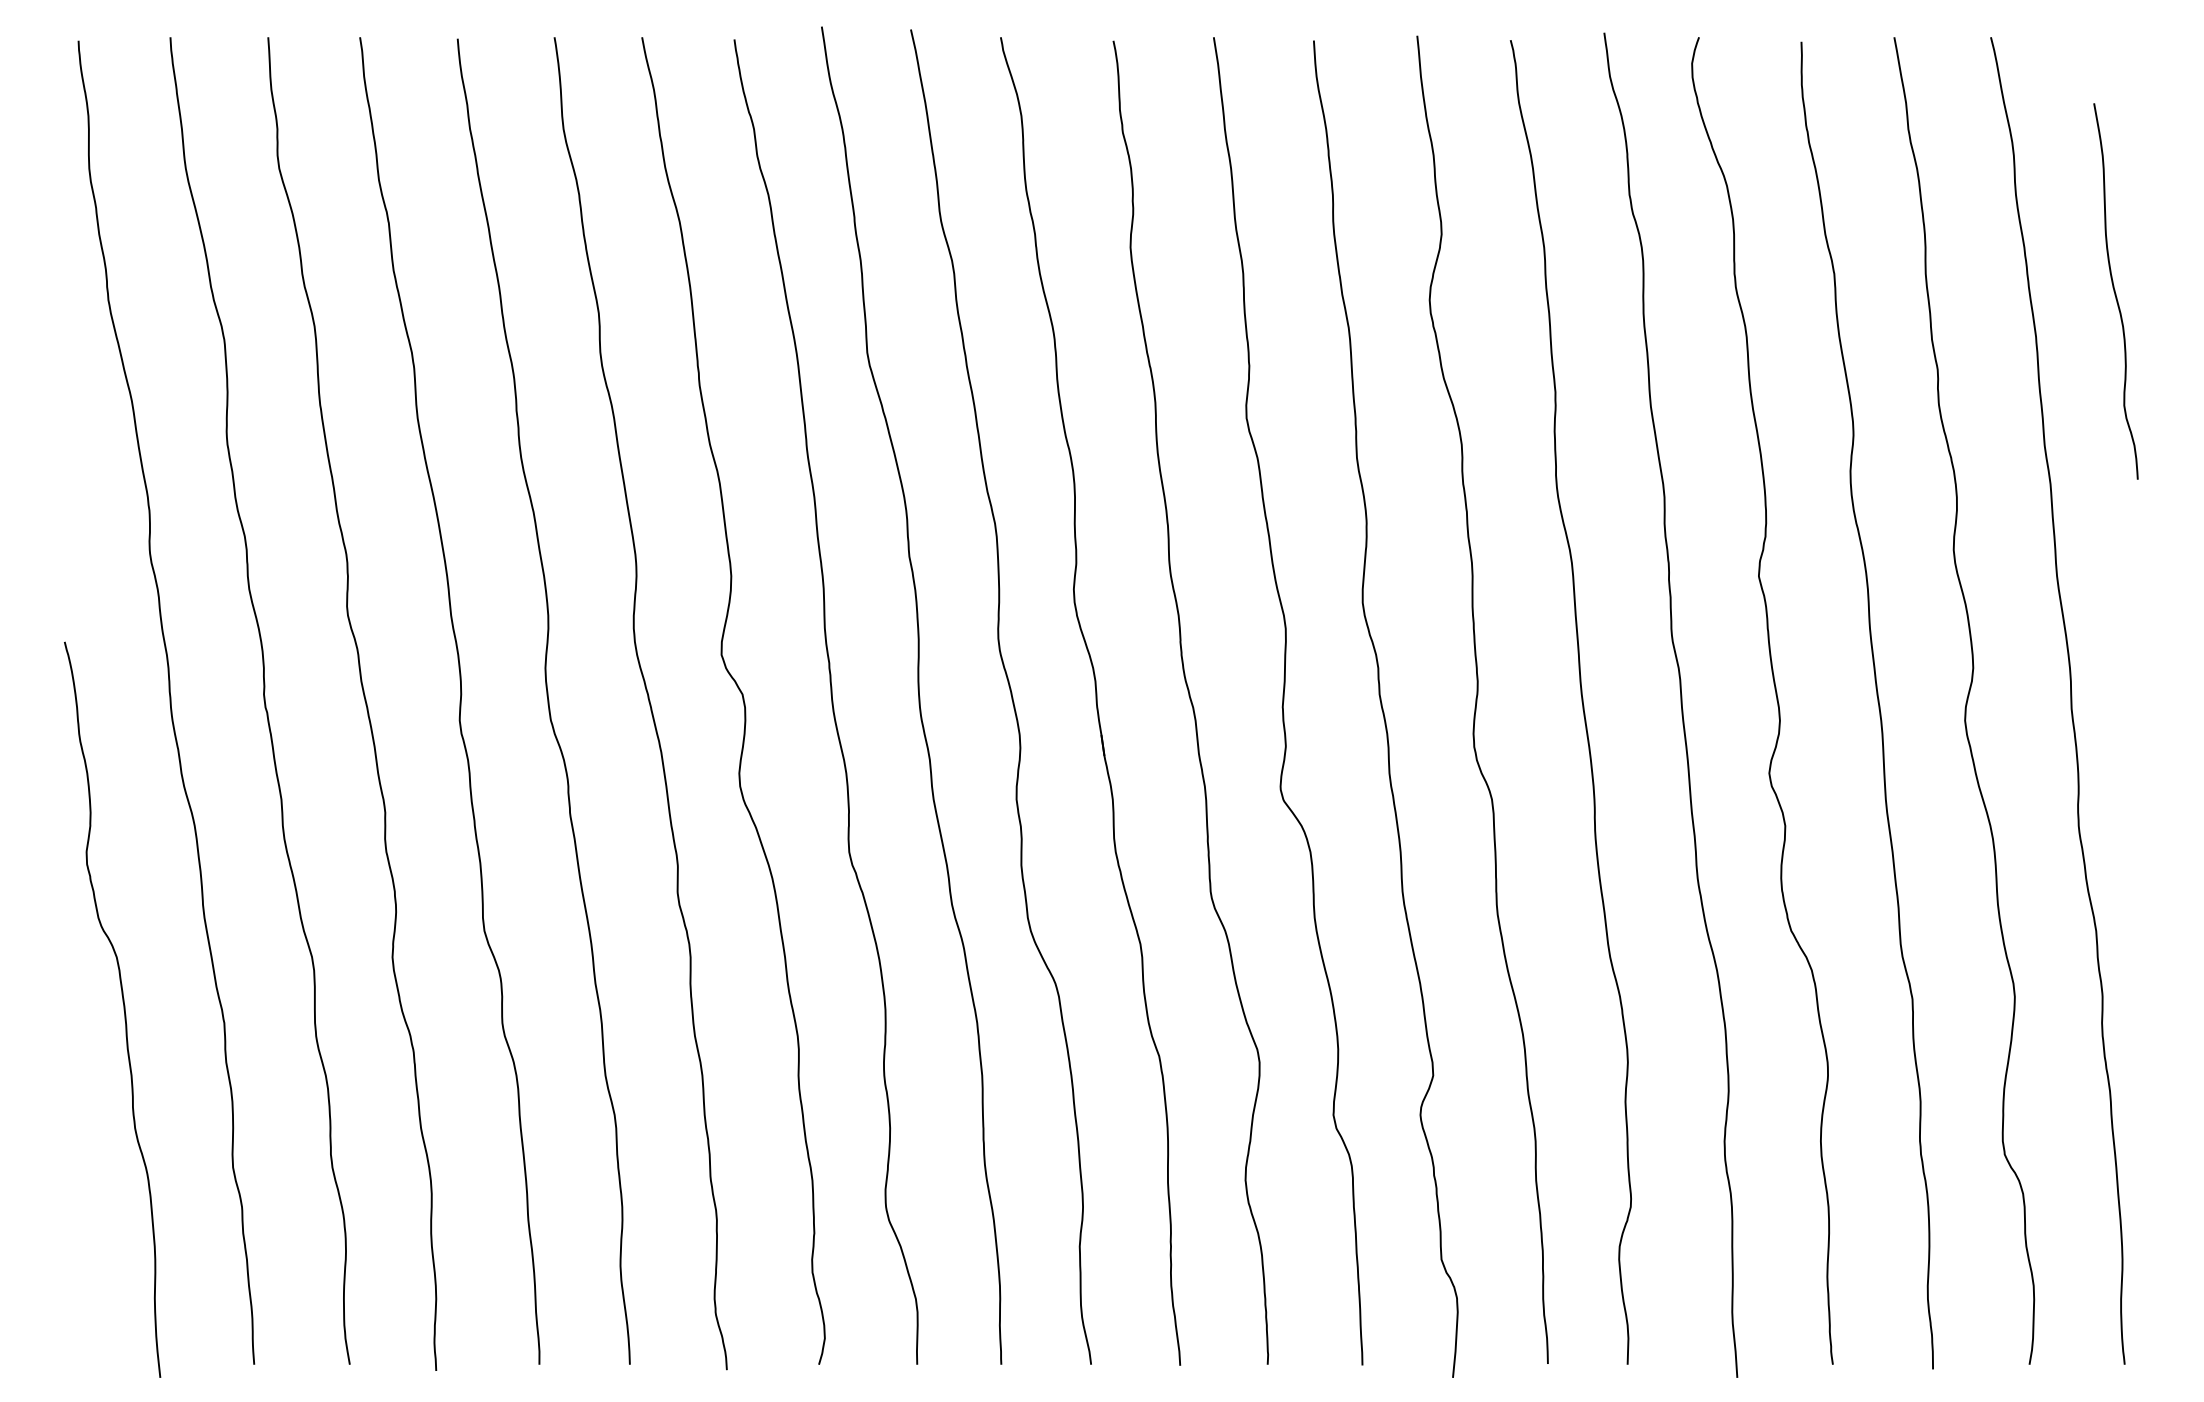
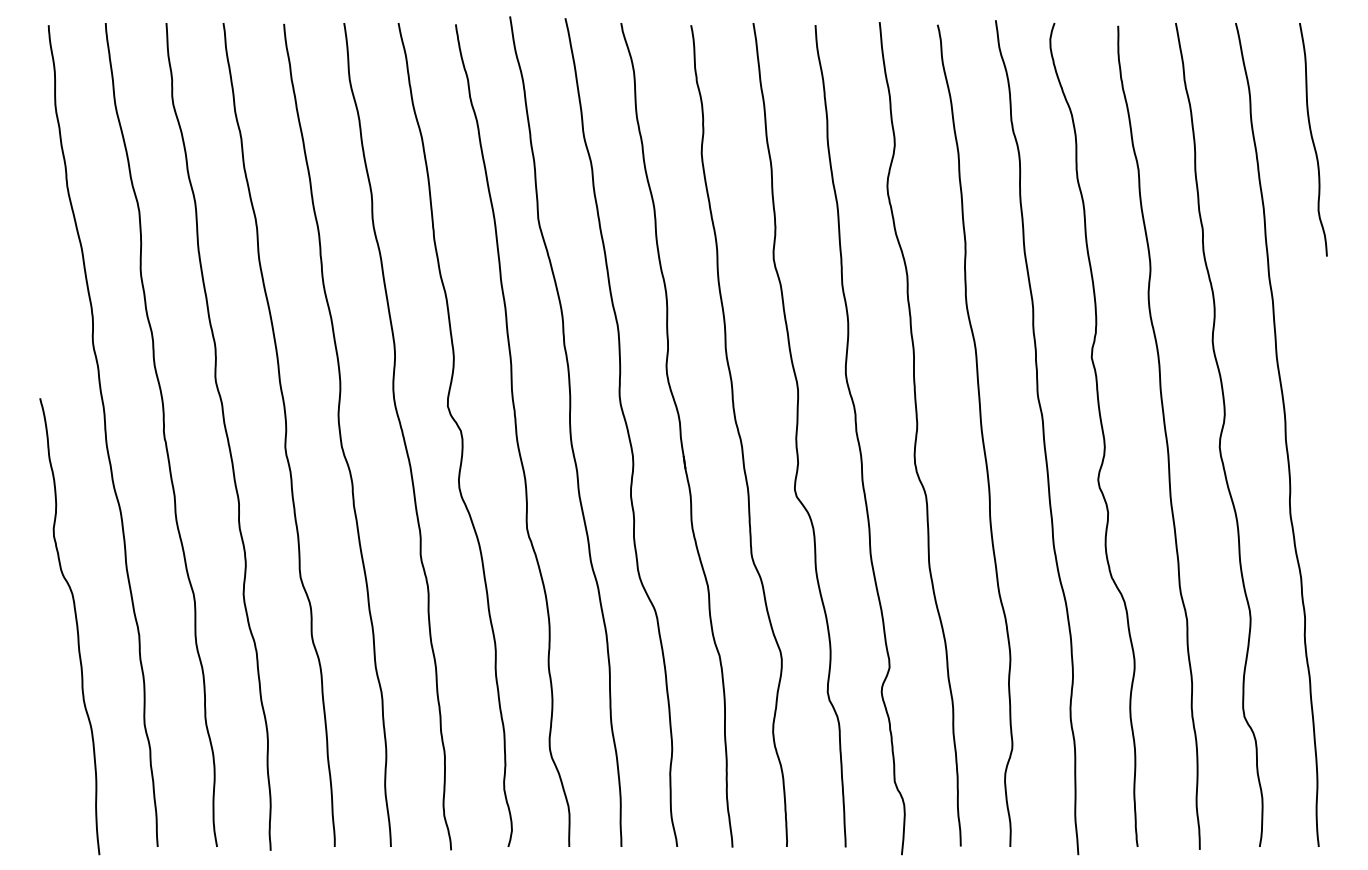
curve: (2116, 291) -> (1313, 139), moved

